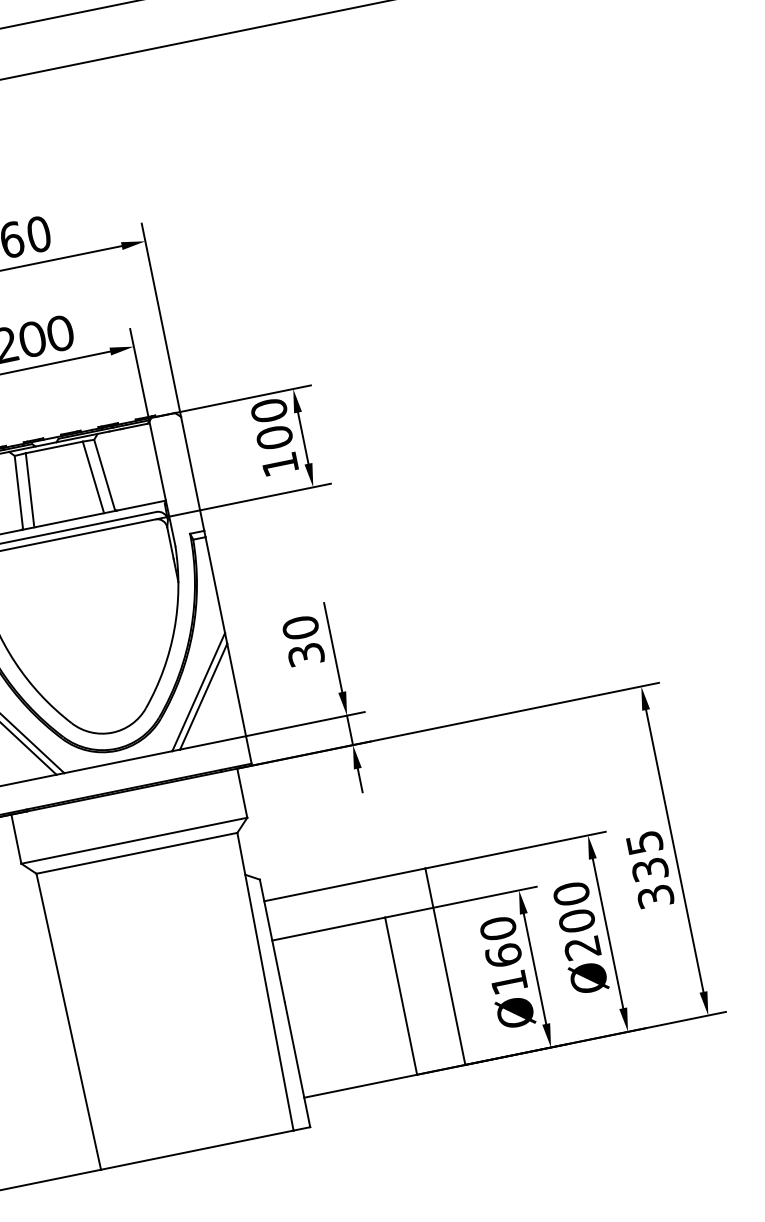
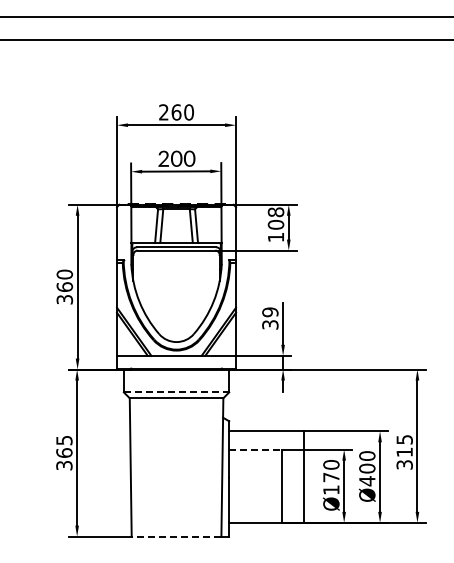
text: (268, 411) -> (275, 212), 100 -> 108
text: (301, 628) -> (270, 312), 30 -> 39
line: (134, 840) -> (176, 392), solid -> dashed
text: (649, 870) -> (404, 452), 335 -> 315
line: (328, 928) -> (255, 449), solid -> dashed
text: (583, 948) -> (367, 481), Ø200 -> Ø400
text: (504, 955) -> (331, 477), Ø160 -> Ø170
line: (197, 1149) -> (176, 536), solid -> dashed

